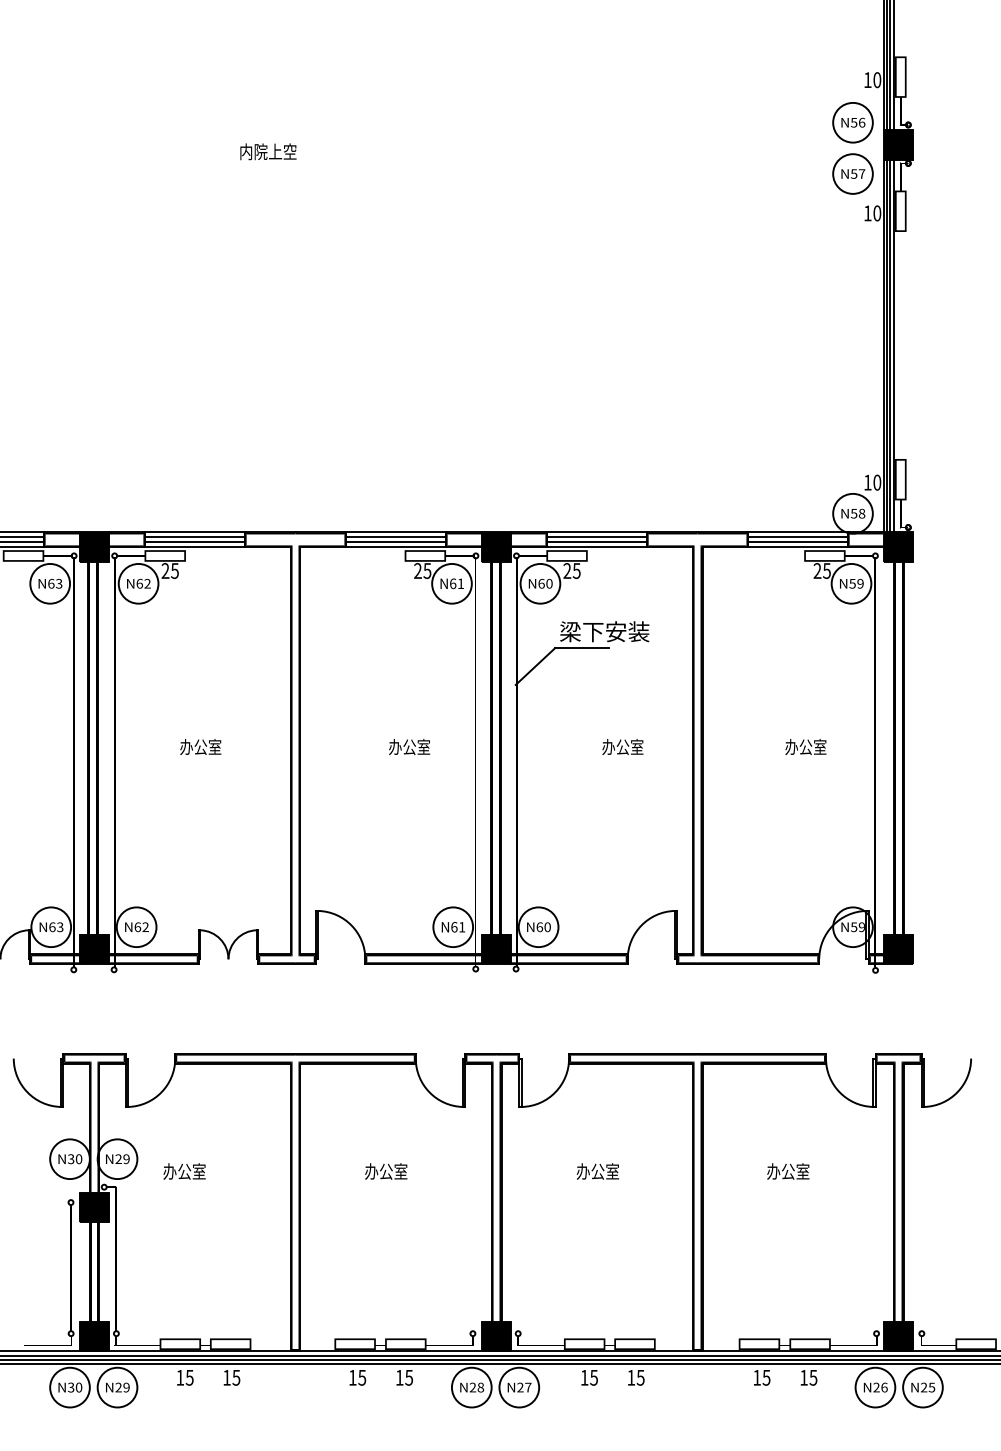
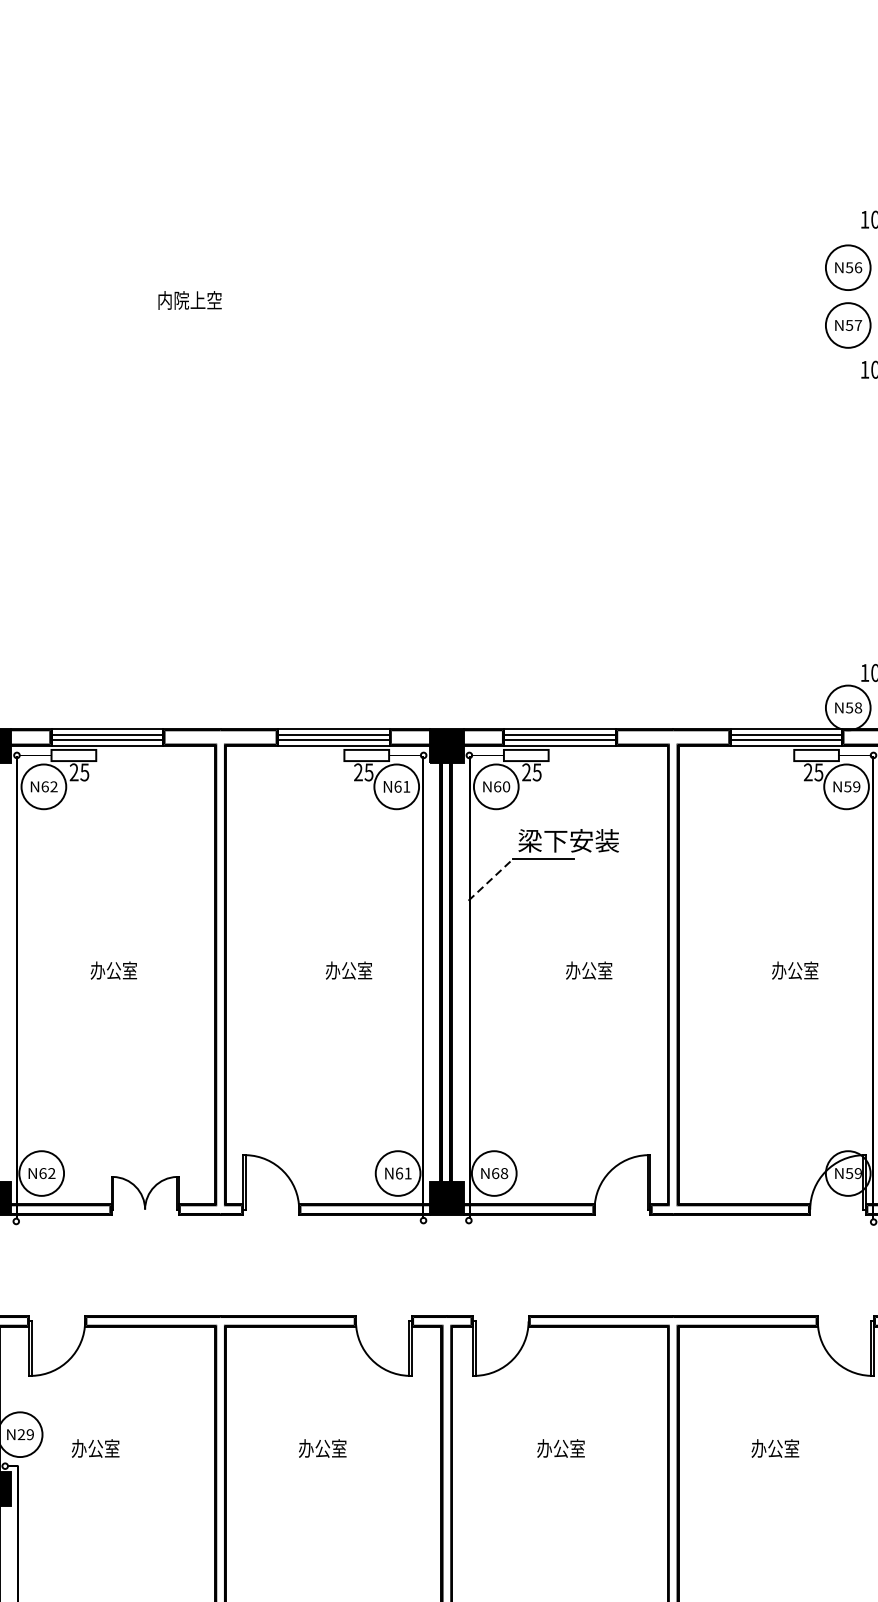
line: (535, 666) -> (490, 879), solid -> dashed
text: (547, 927) -> (504, 1173), N60 -> N68

